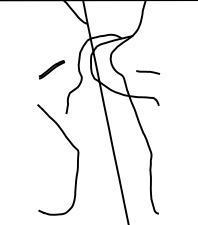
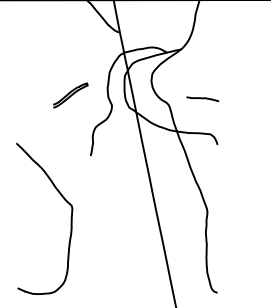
curve: (77, 159) -> (70, 218), moved

